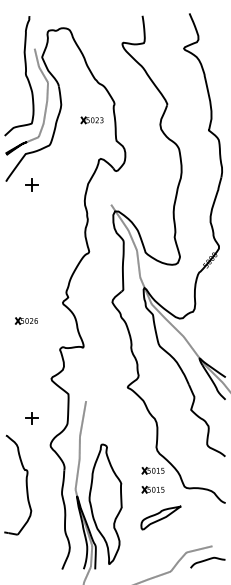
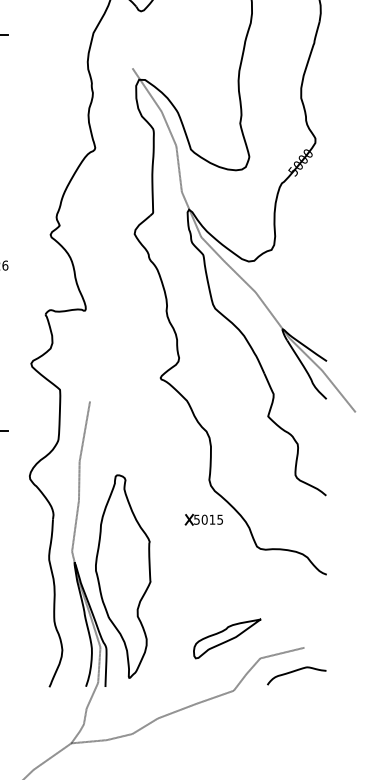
part: (152, 489) -> (202, 551), removed
part: (160, 517) -> (226, 638), moved

